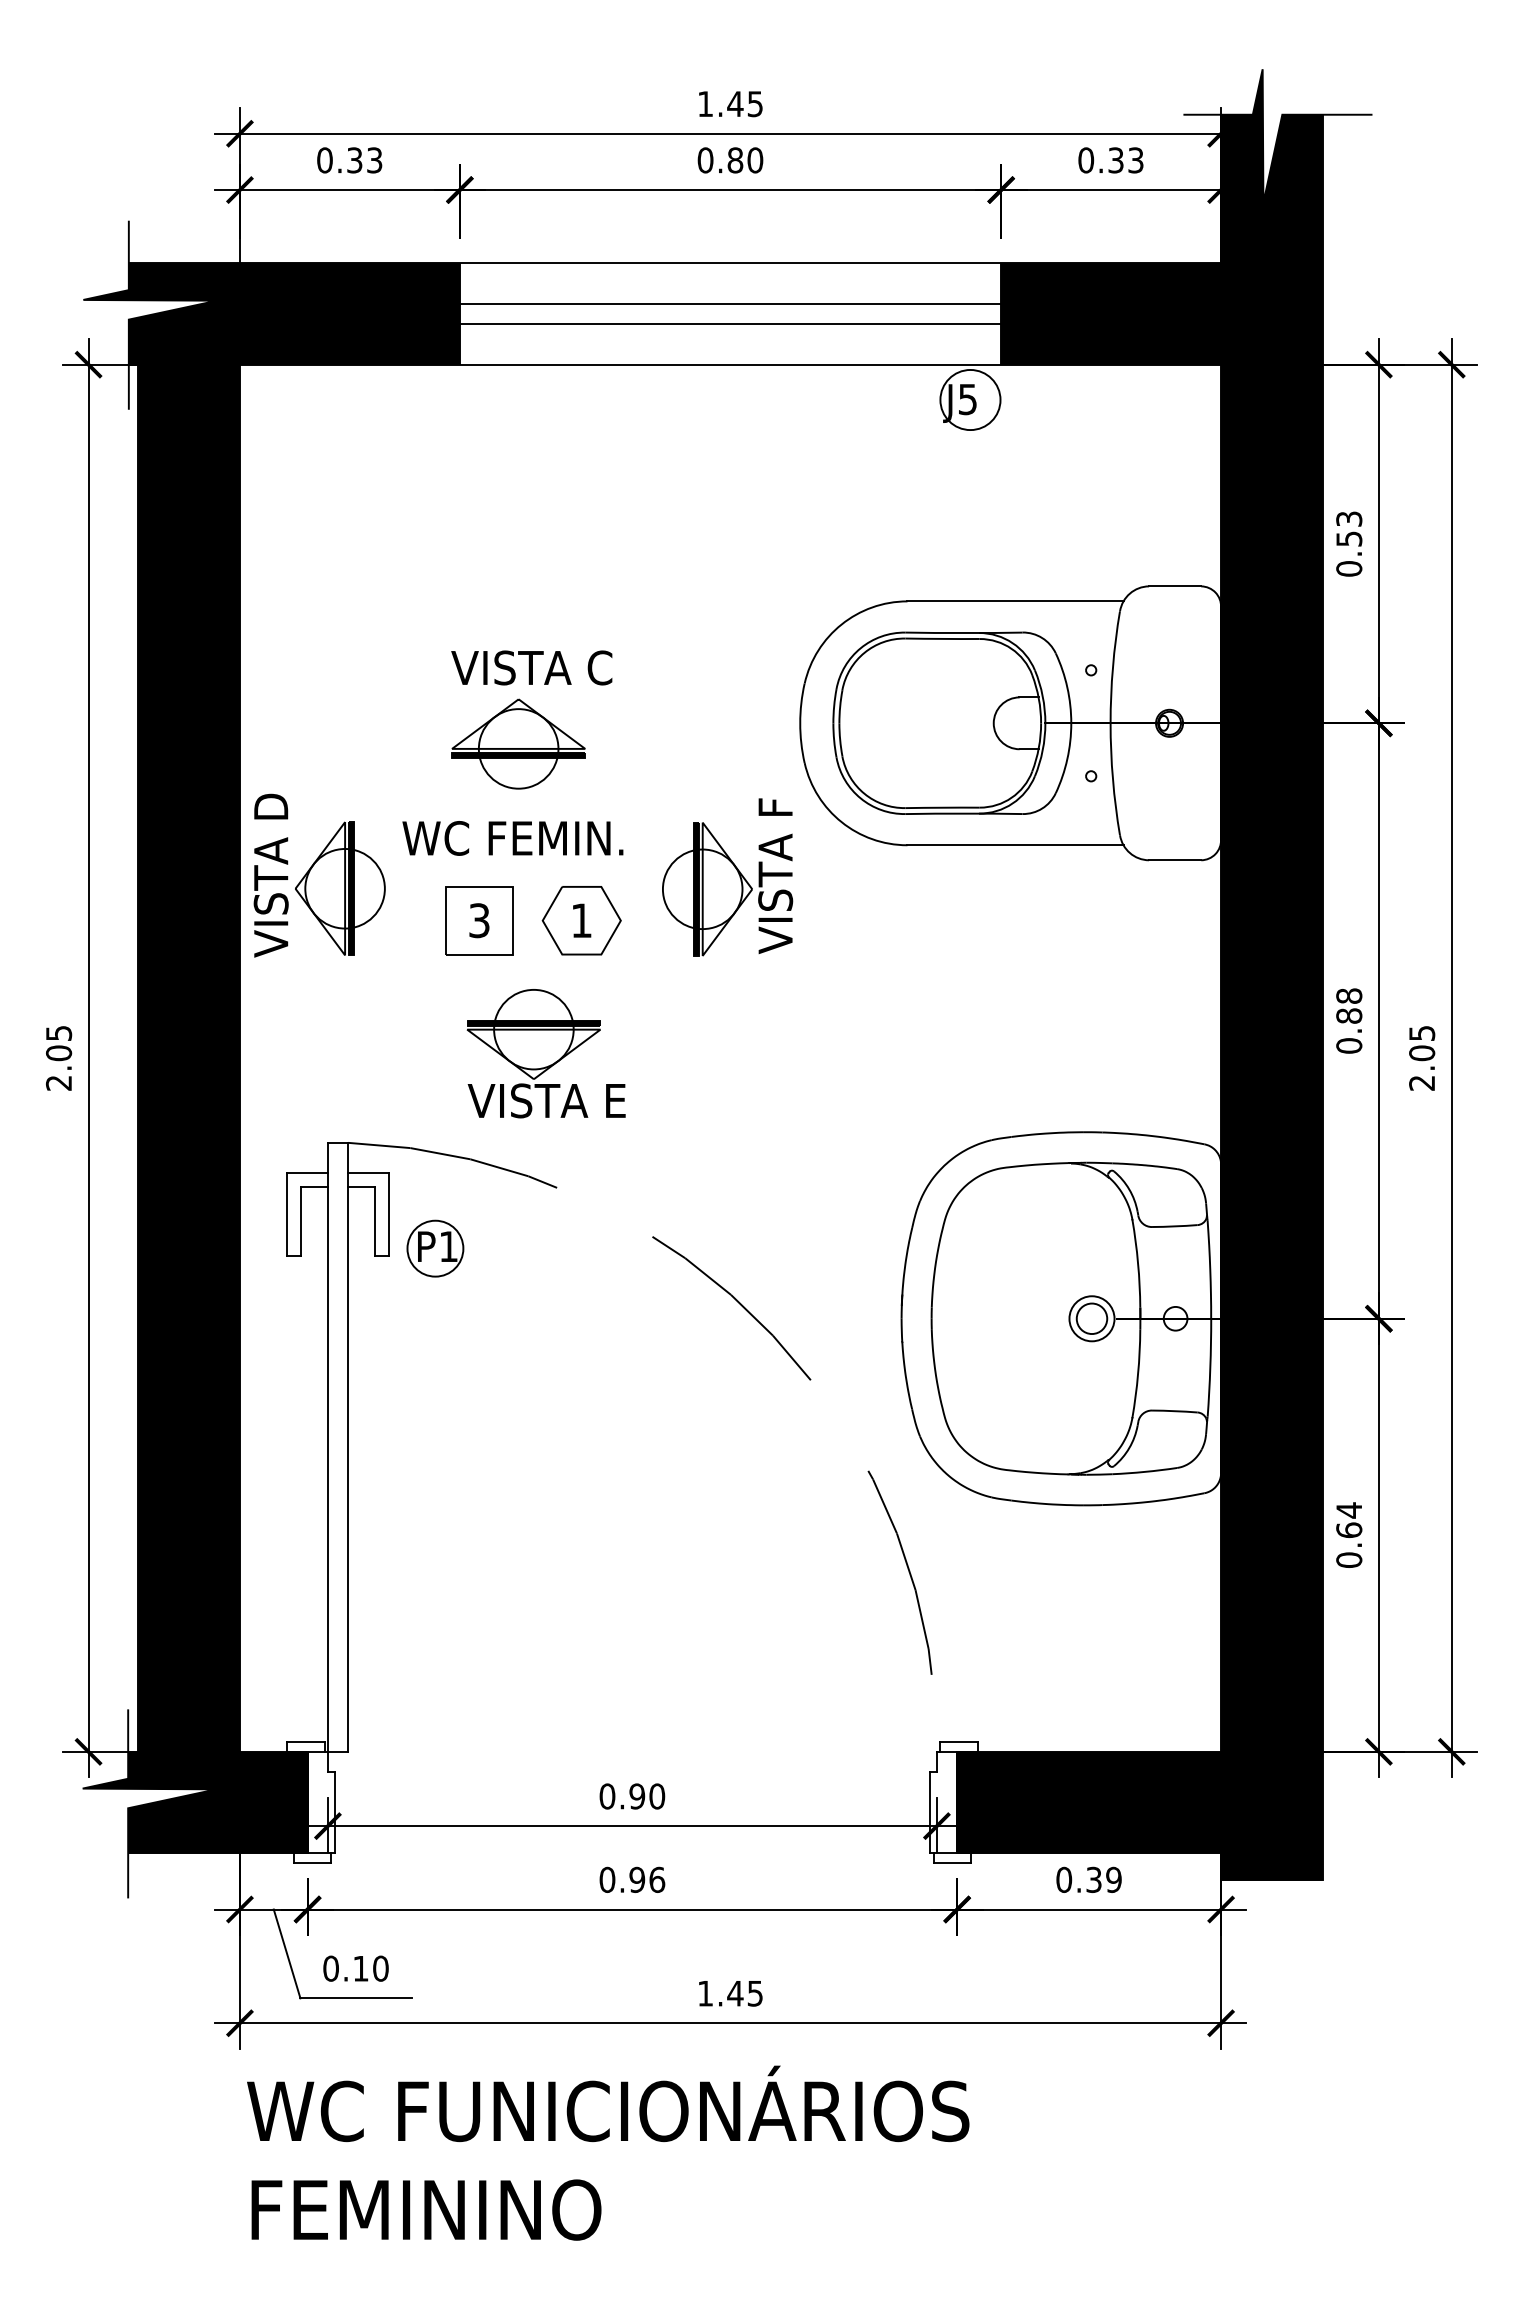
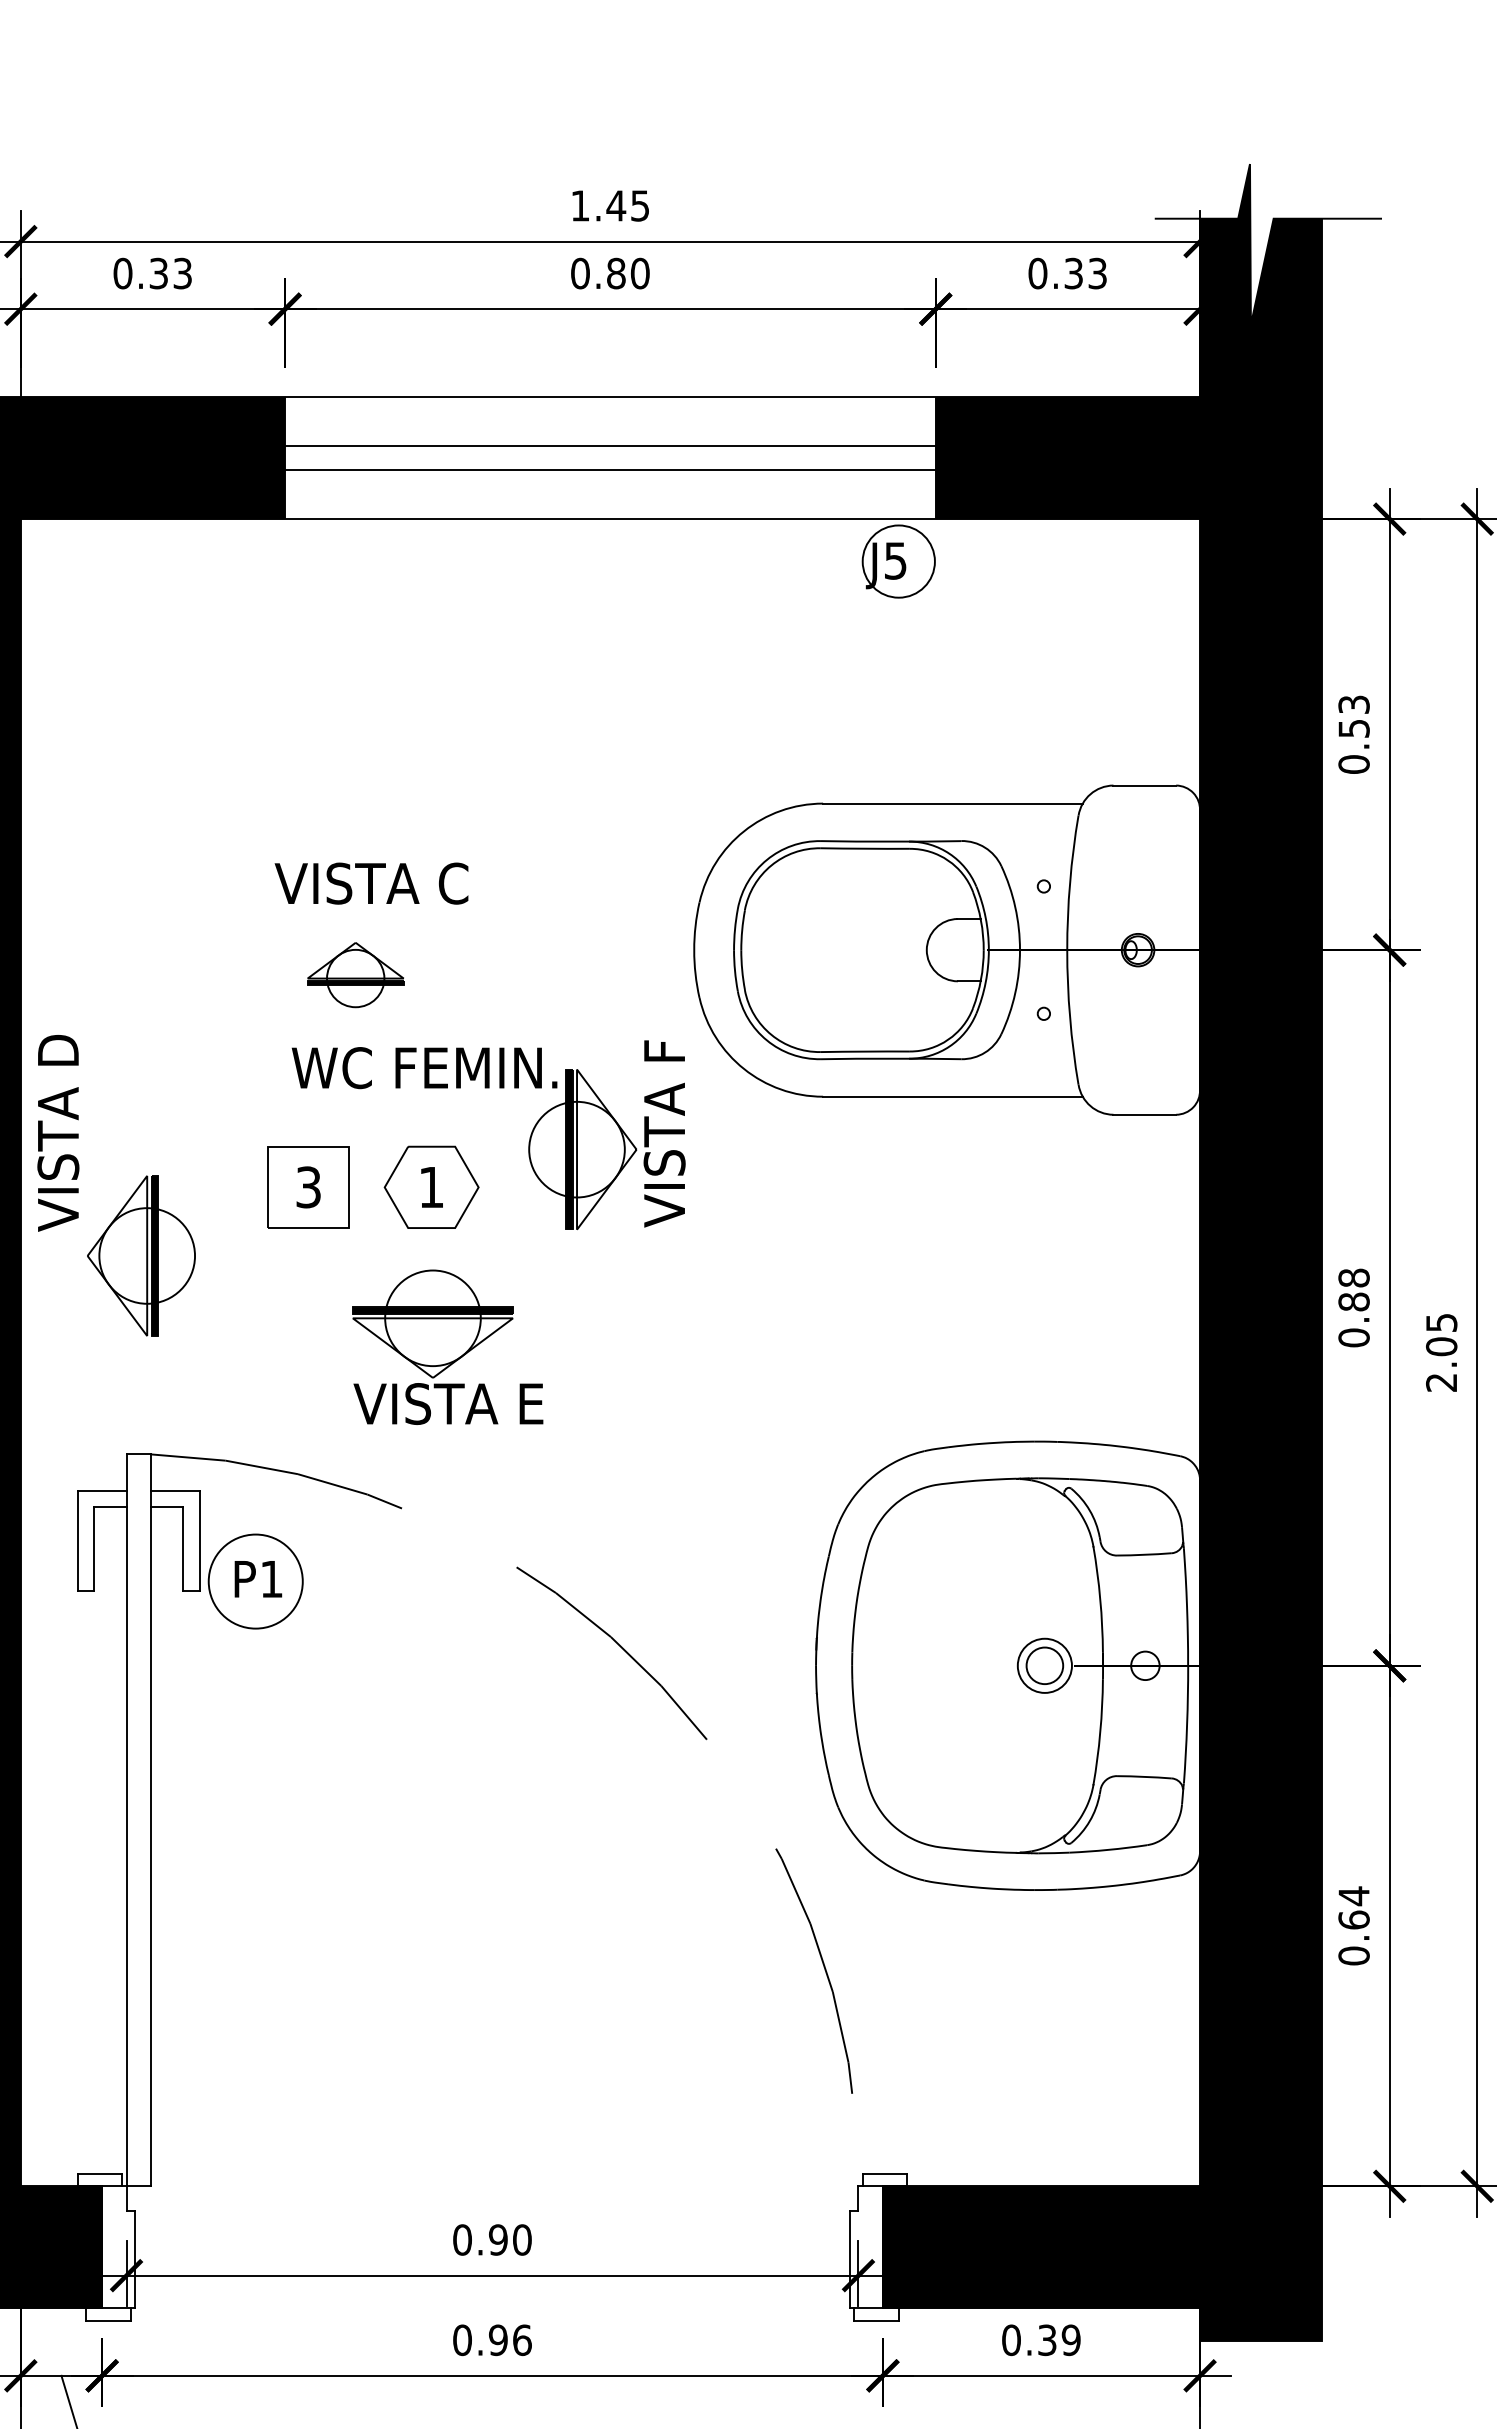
part: (518, 743) -> (355, 974), size x0.6
text: (512, 838) -> (424, 1068), moved
part: (340, 888) -> (141, 1255), moved
part: (545, 1053) -> (446, 1346), moved
circle: (435, 1248) -> (255, 1581), size x1.4

